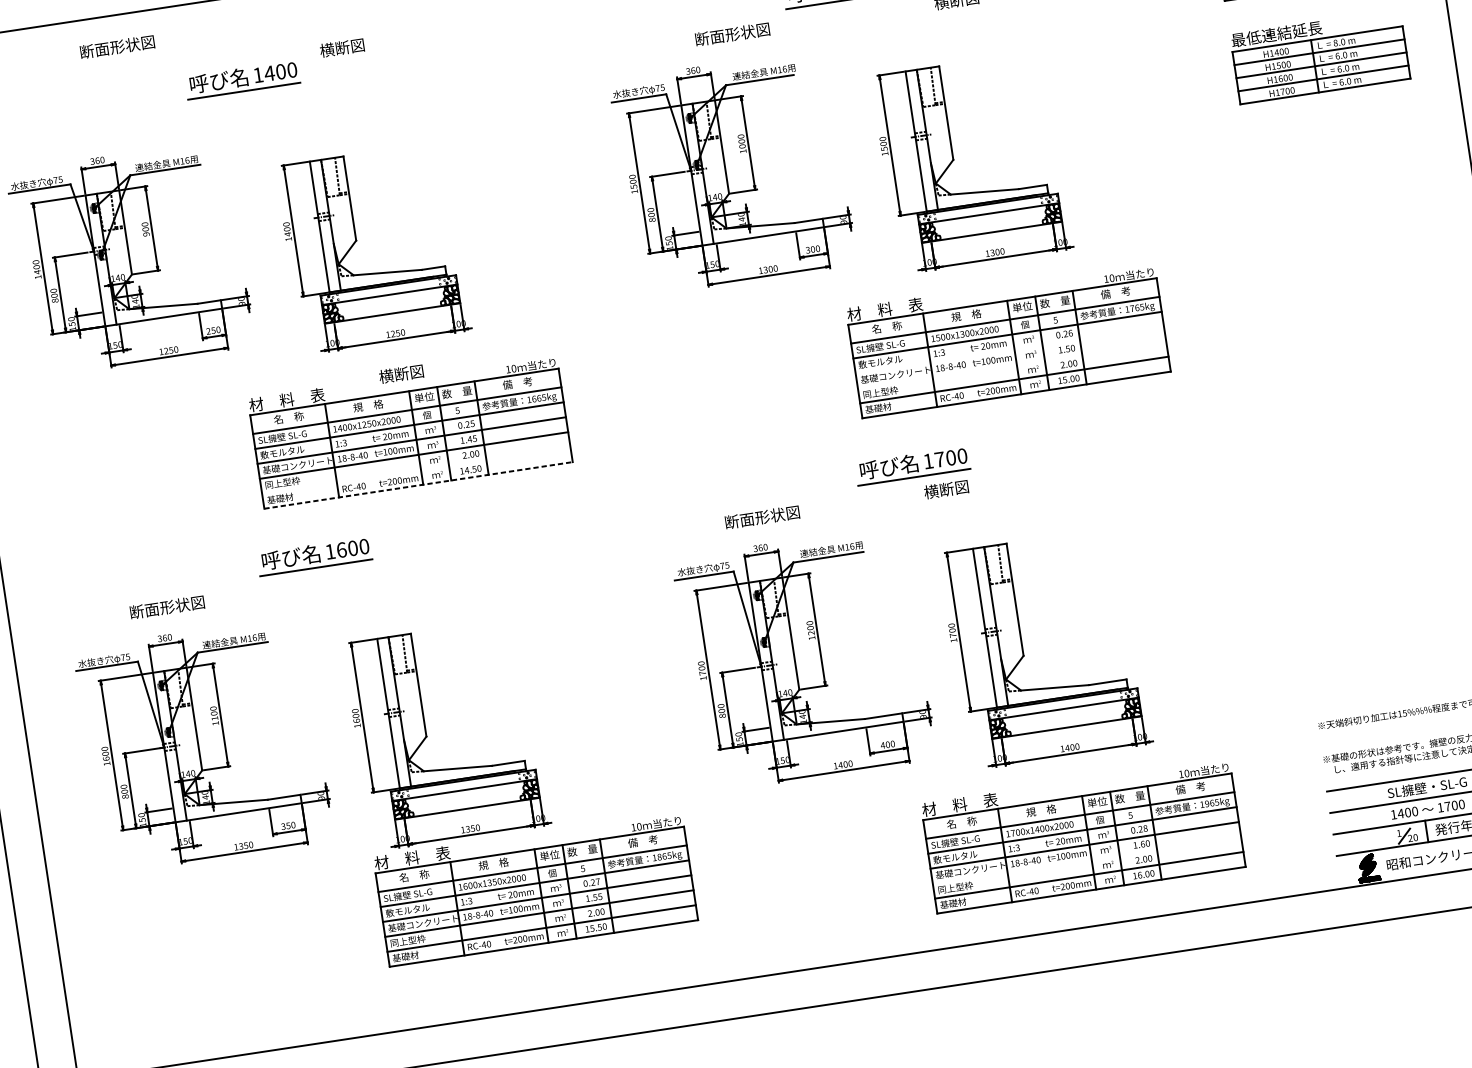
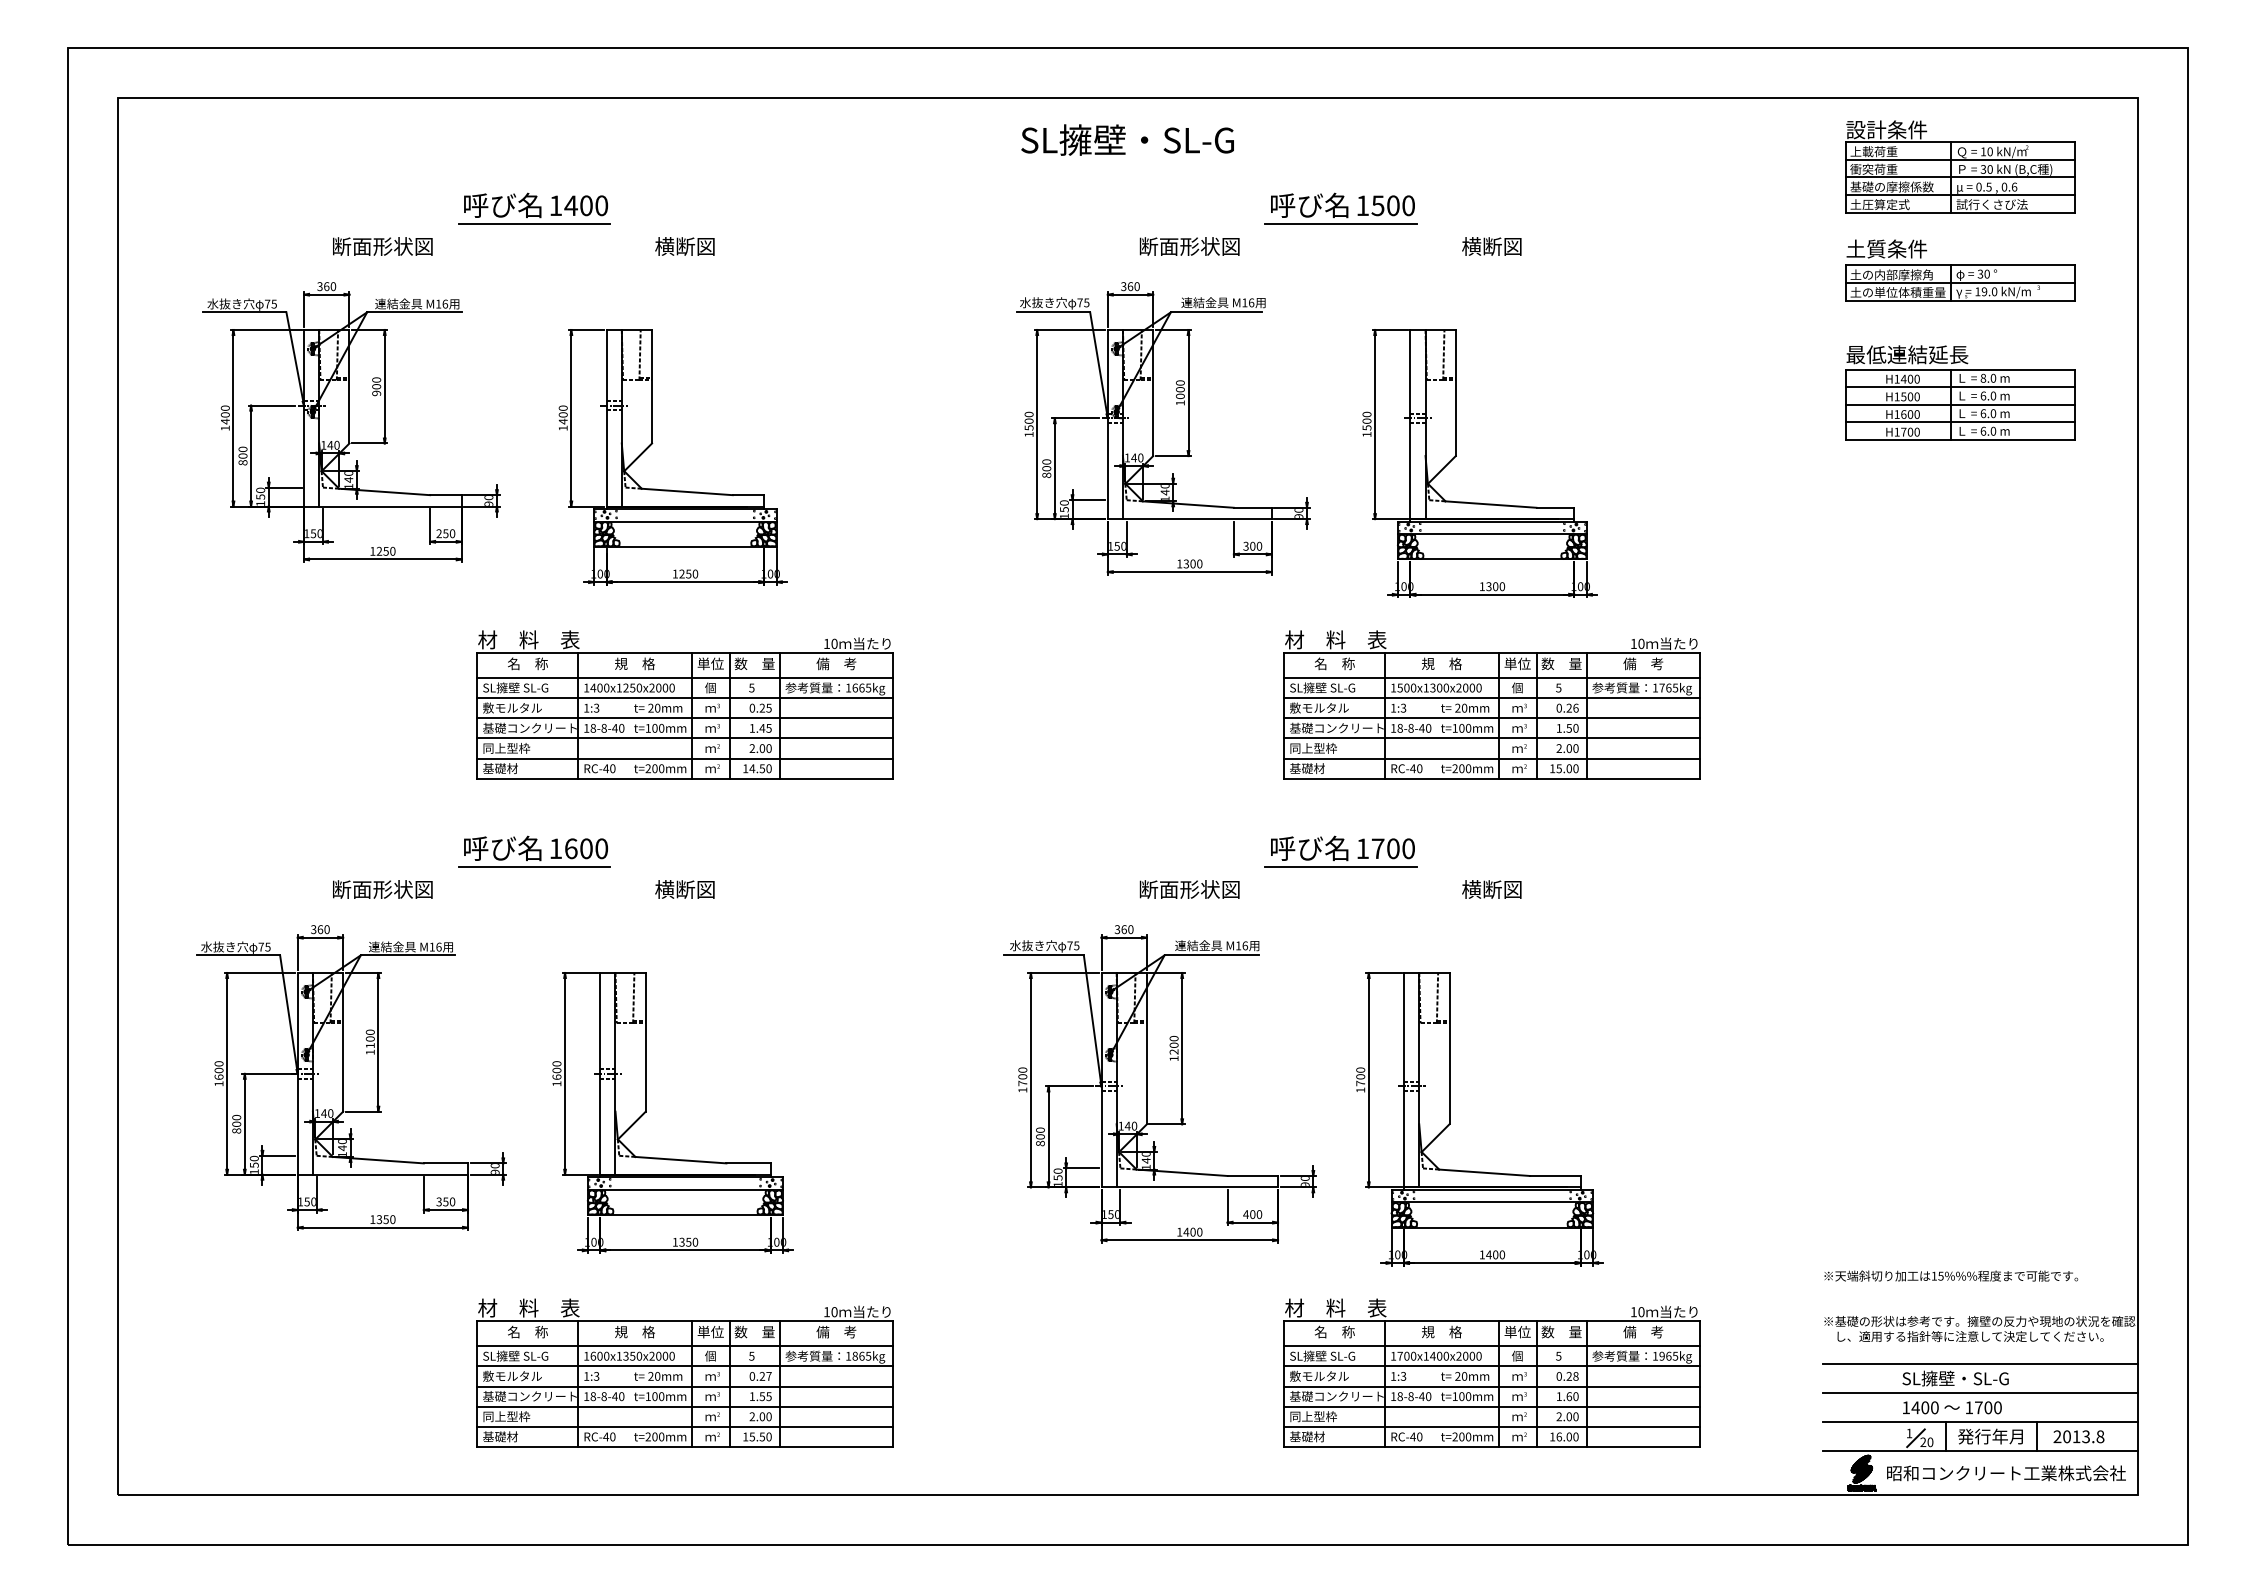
text: (117, 47) -> (382, 246), moved
text: (341, 47) -> (684, 246), moved
line: (1009, 350) -> (1492, 718), added
line: (1012, 365) -> (1492, 738), added
text: (401, 374) -> (684, 889), moved
line: (416, 470) -> (685, 758), added
line: (418, 485) -> (685, 778), dashed -> solid
text: (946, 489) -> (1491, 889), moved
text: (762, 517) -> (1189, 889), moved
text: (167, 607) -> (382, 889), moved
line: (1087, 860) -> (1492, 1406), added
part: (534, 888) -> (684, 1372), moved

